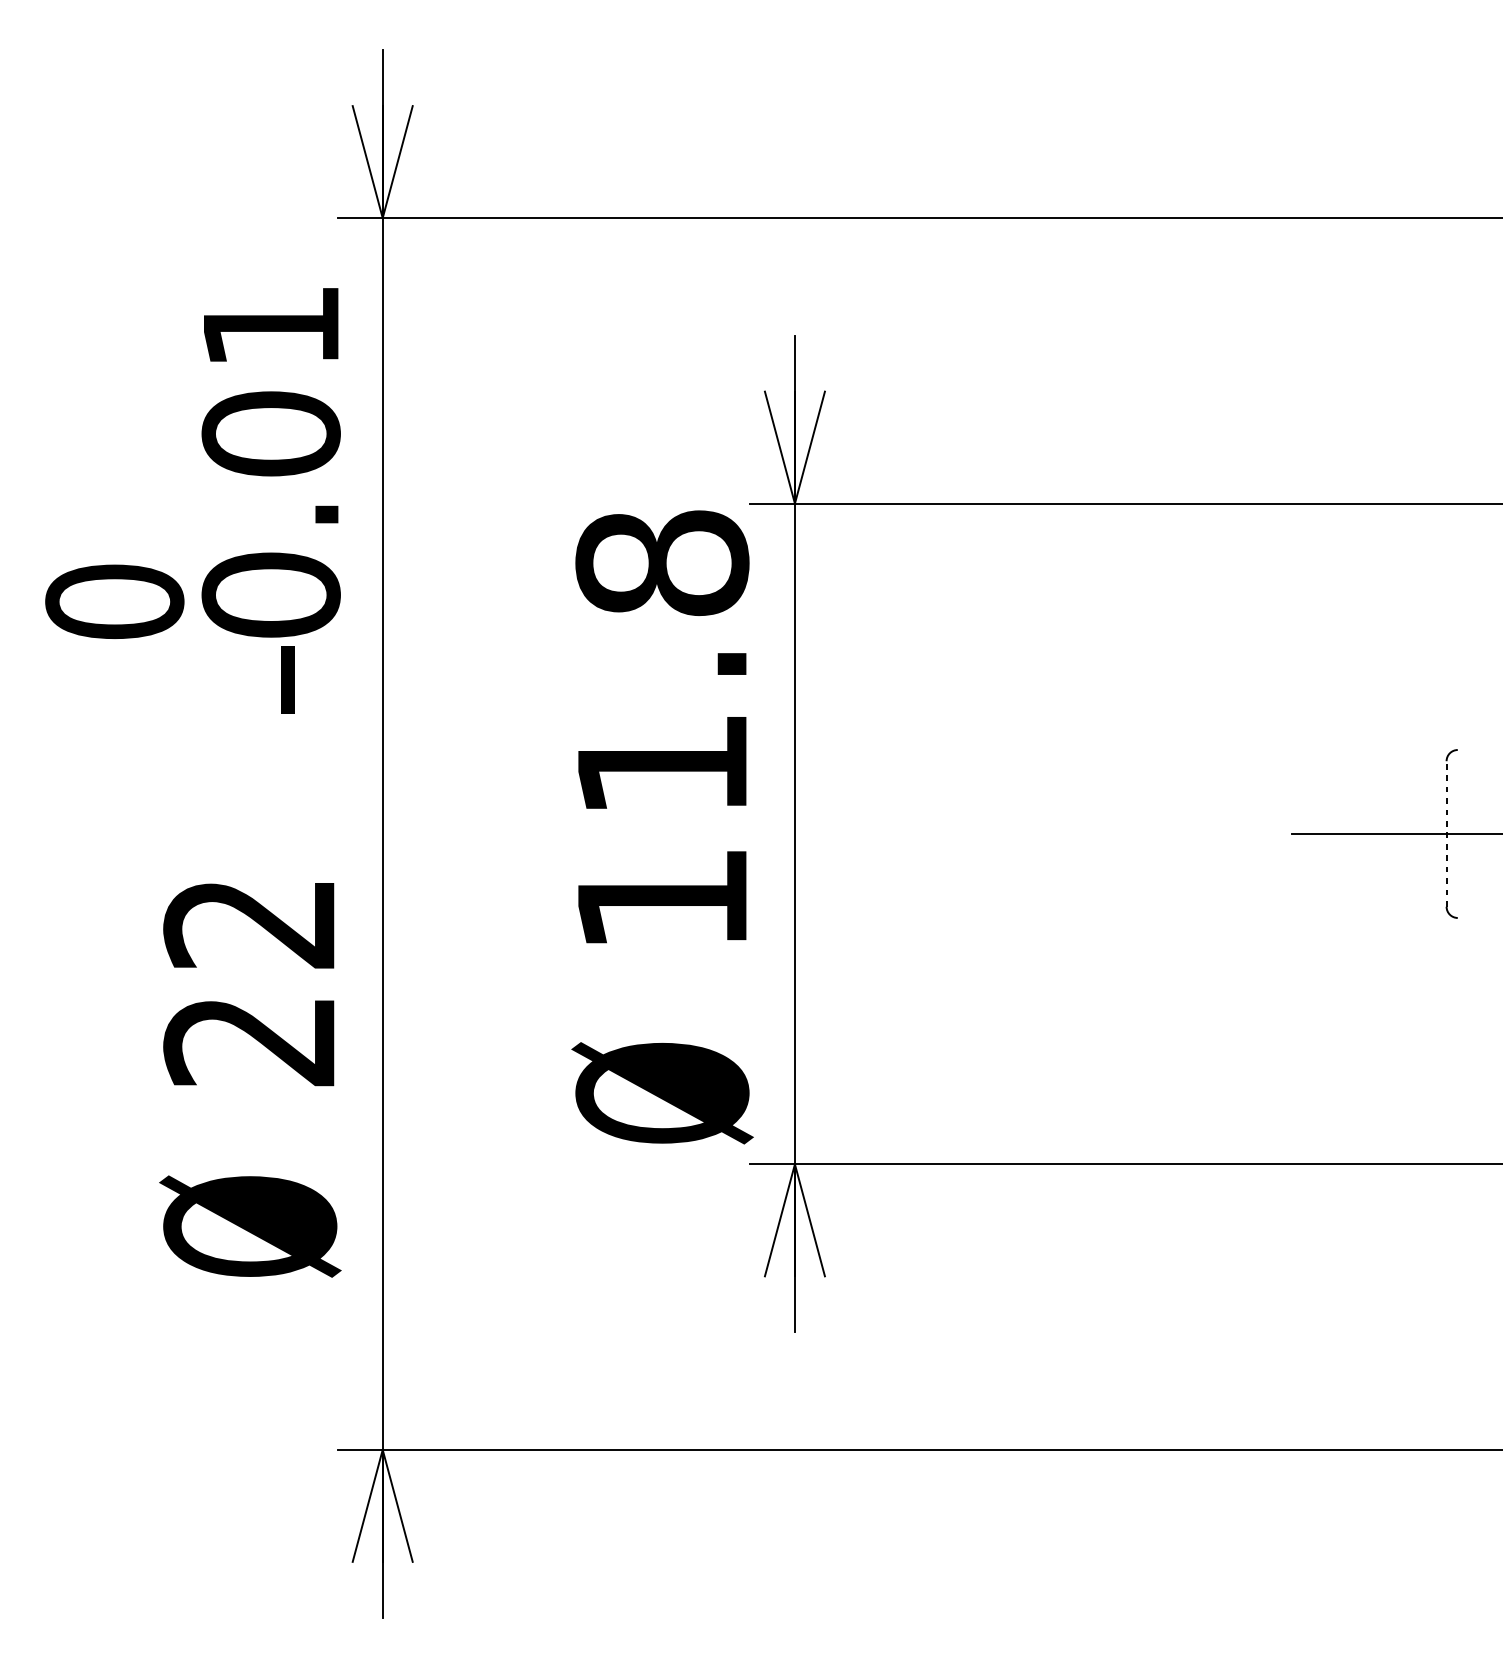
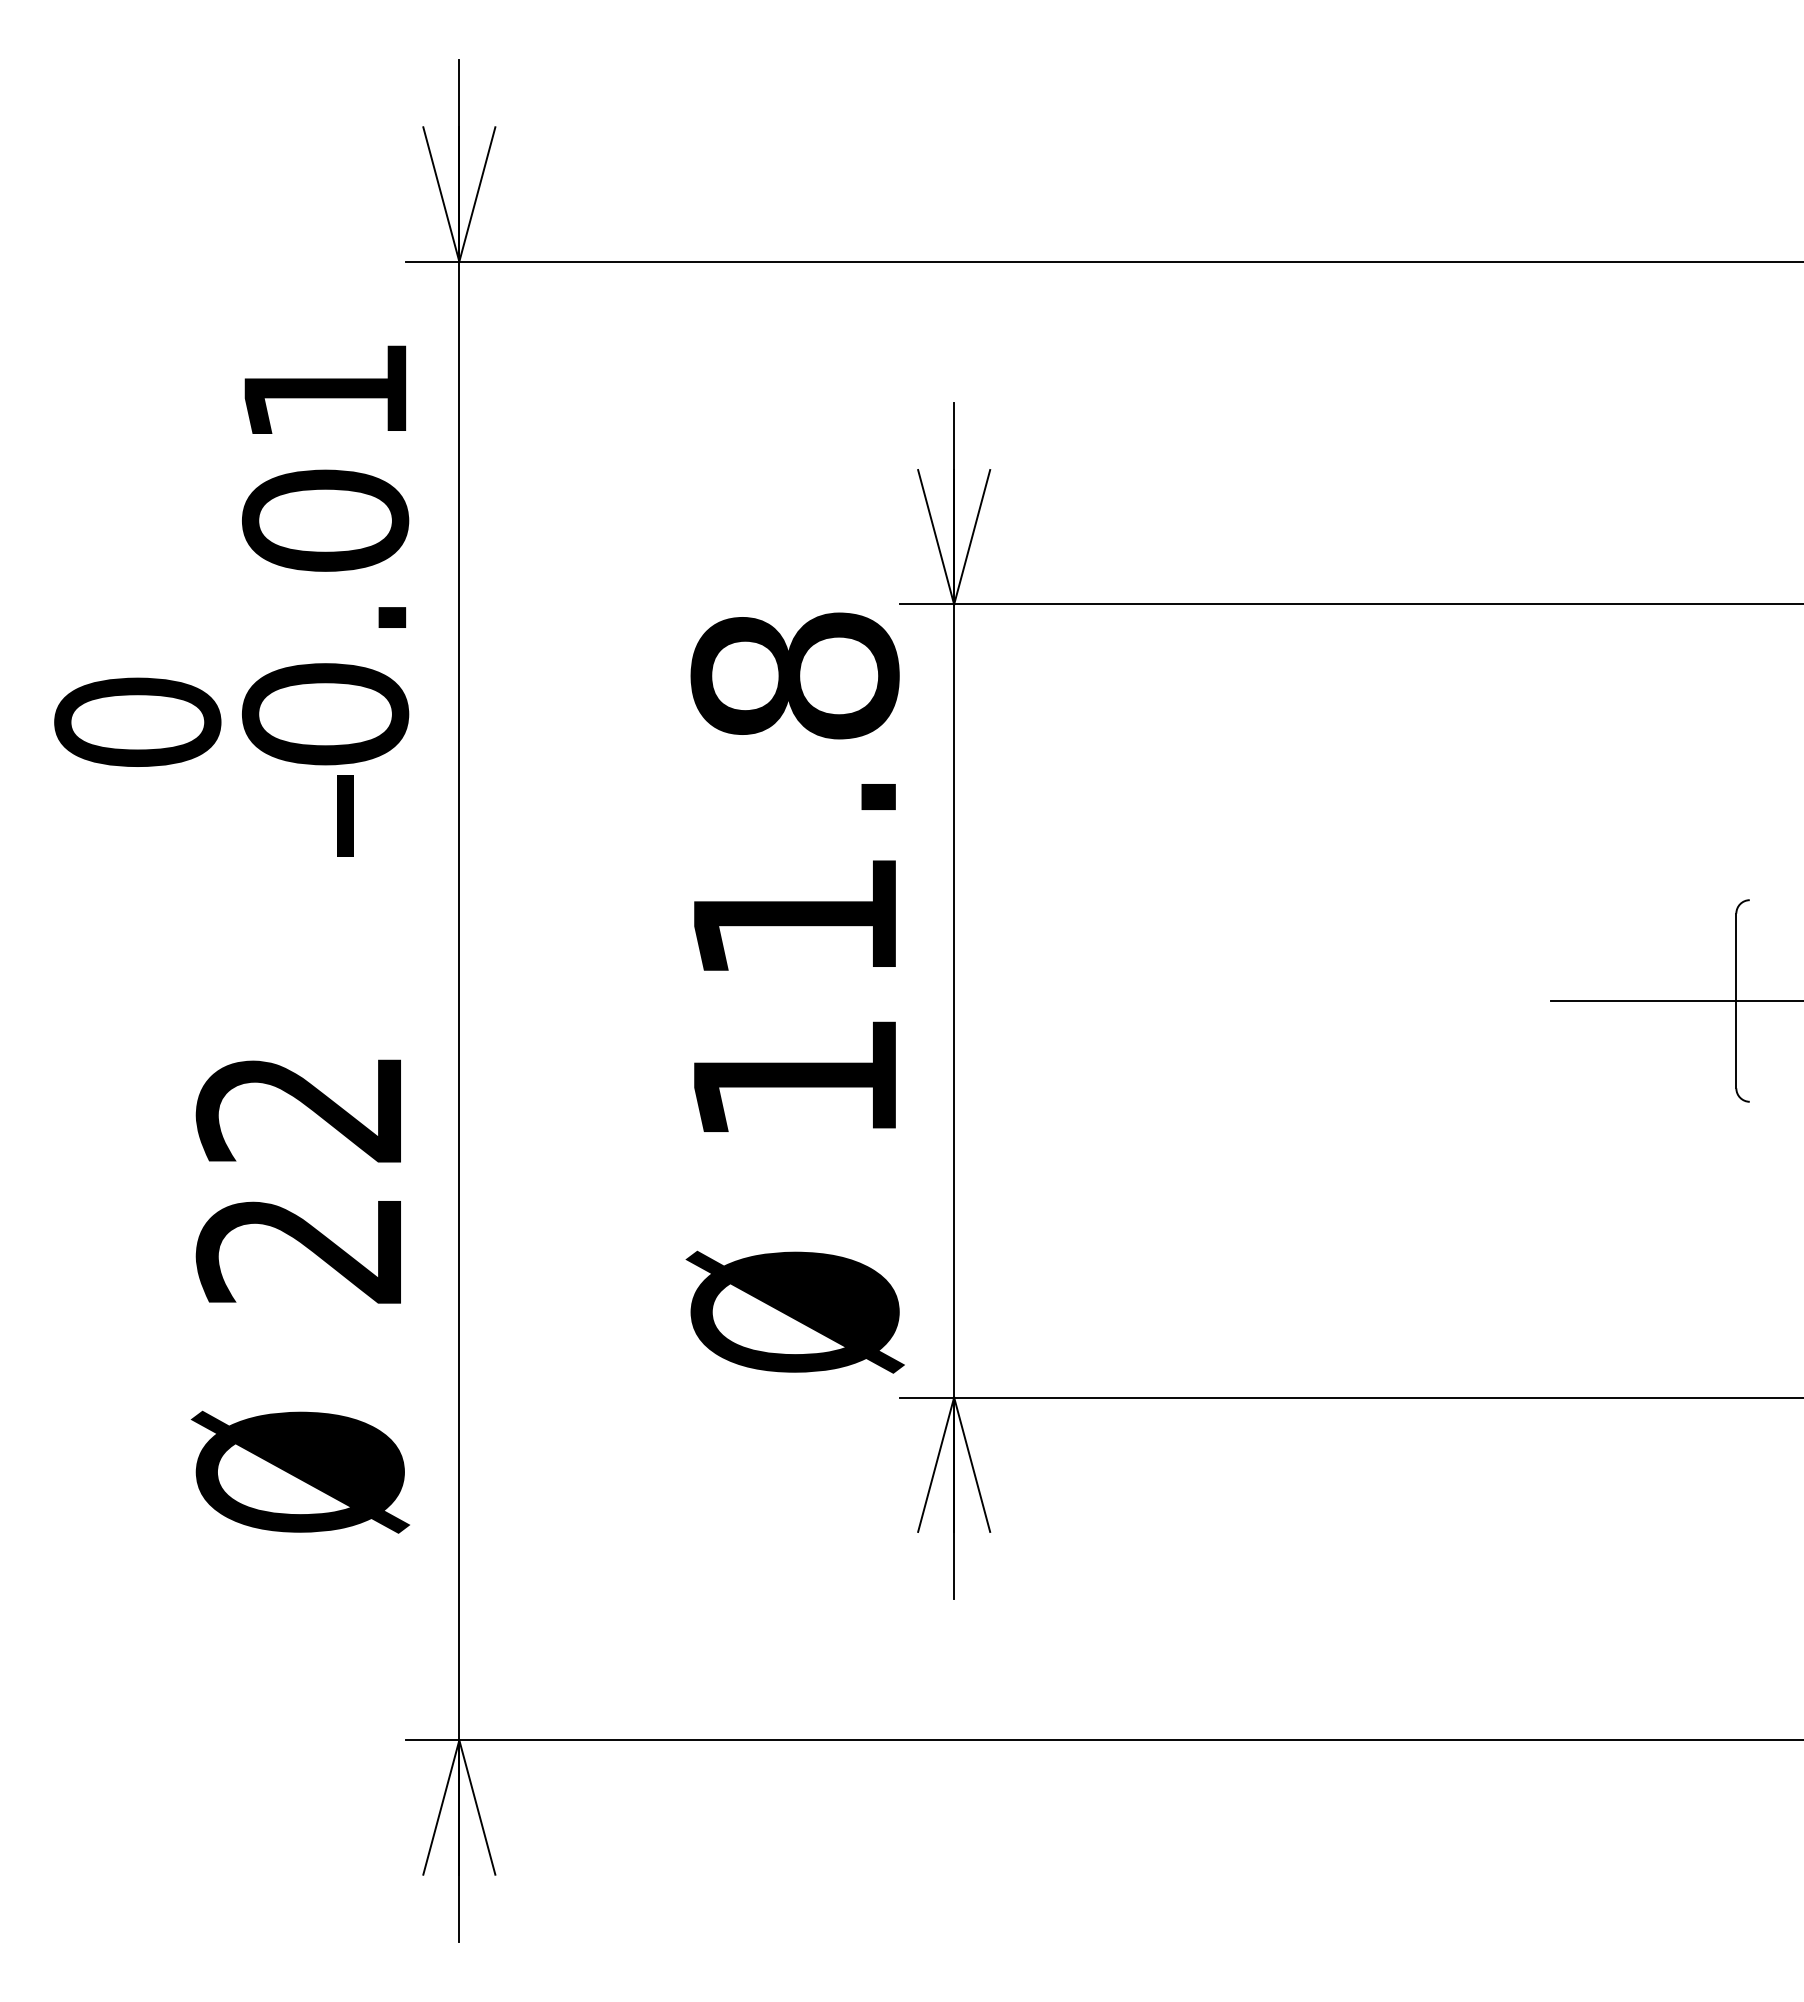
line: (1446, 833) -> (1736, 1000), dashed -> solid

